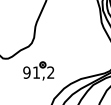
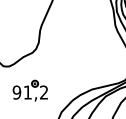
part: (38, 70) -> (30, 90), moved

